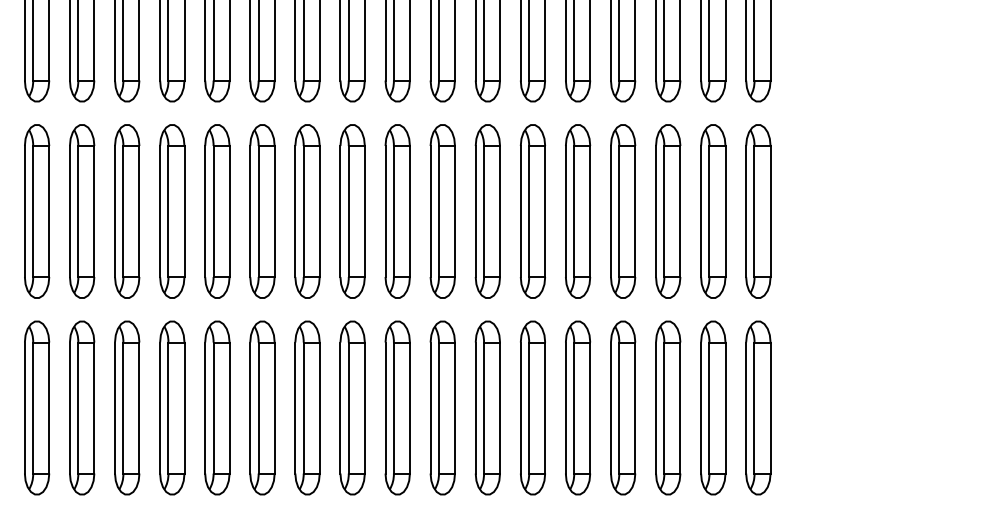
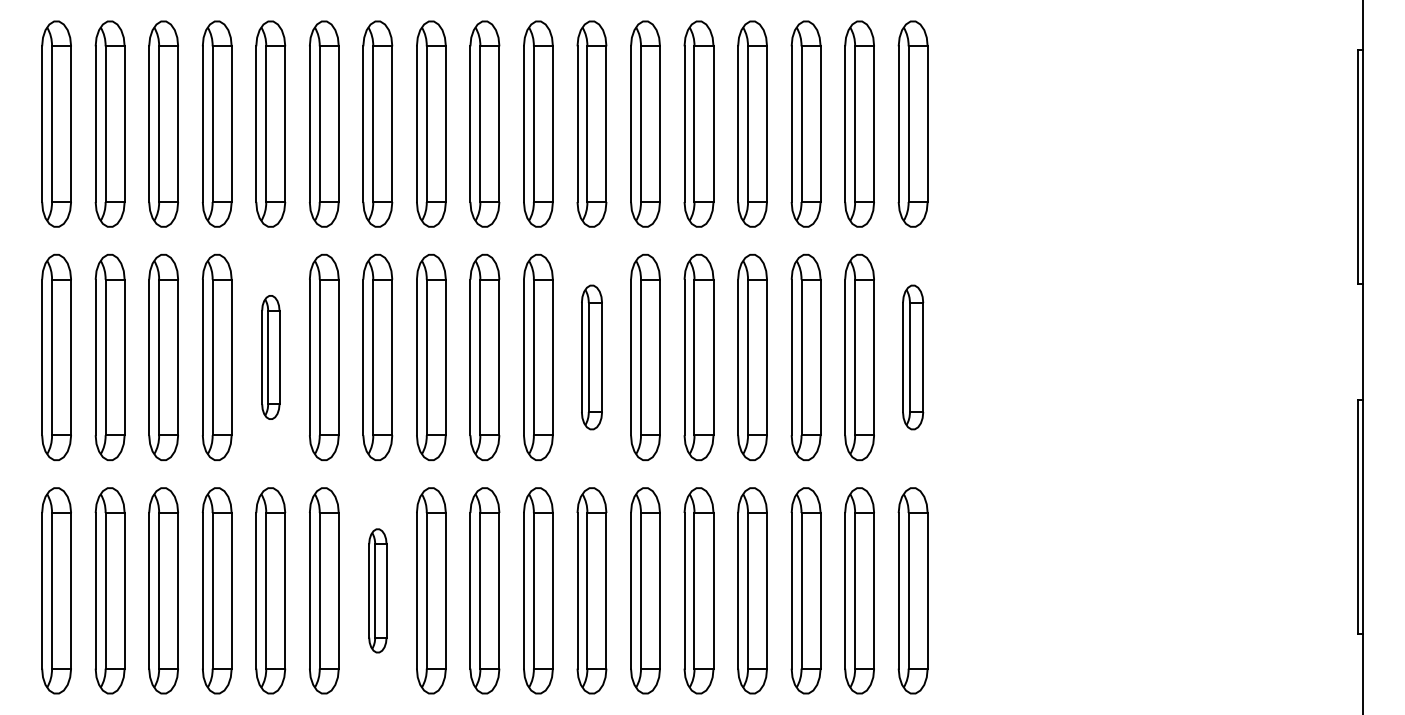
part: (217, 211) -> (270, 357), size x0.6
part: (487, 211) -> (591, 357), size x0.7
part: (757, 211) -> (912, 357), size x0.7
part: (307, 407) -> (377, 590), size x0.6

